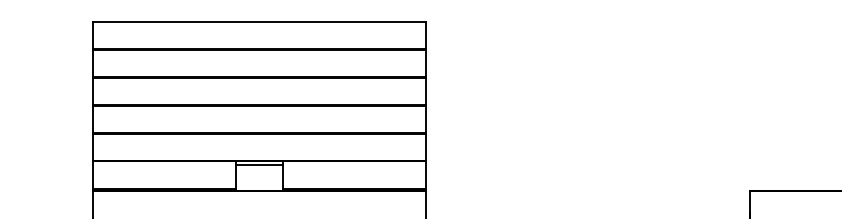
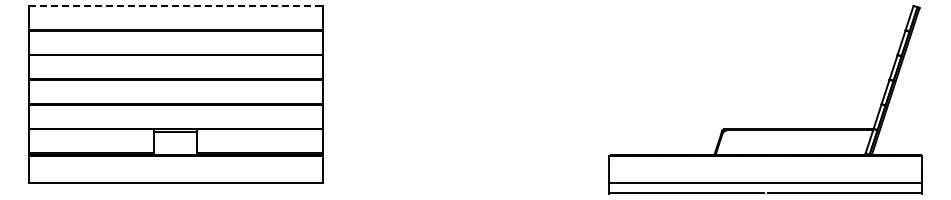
line: (260, 21) -> (176, 5), solid -> dashed

